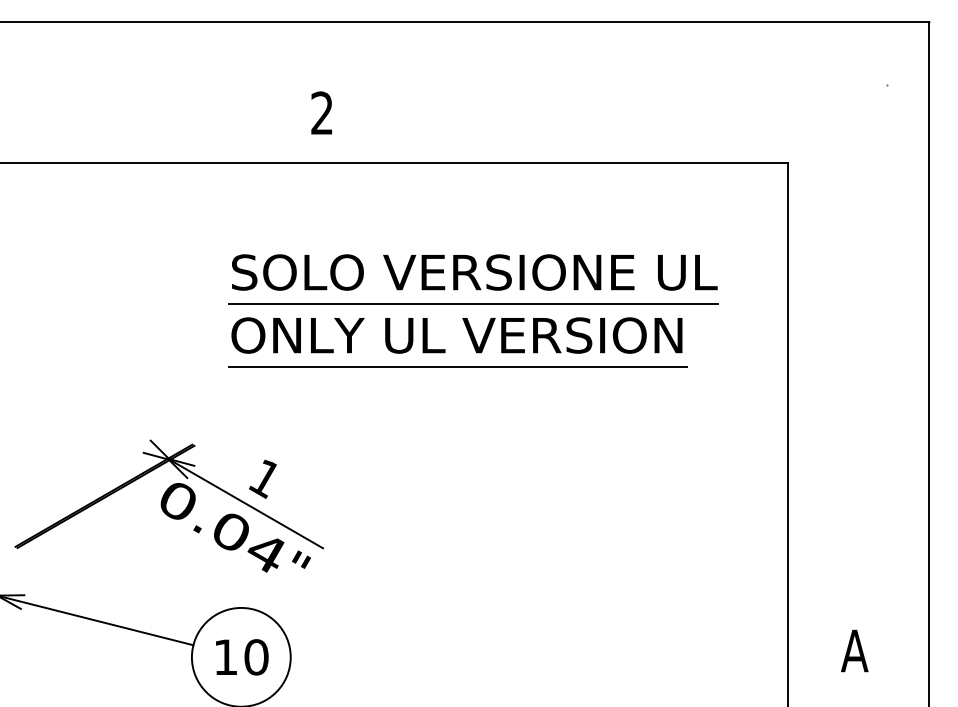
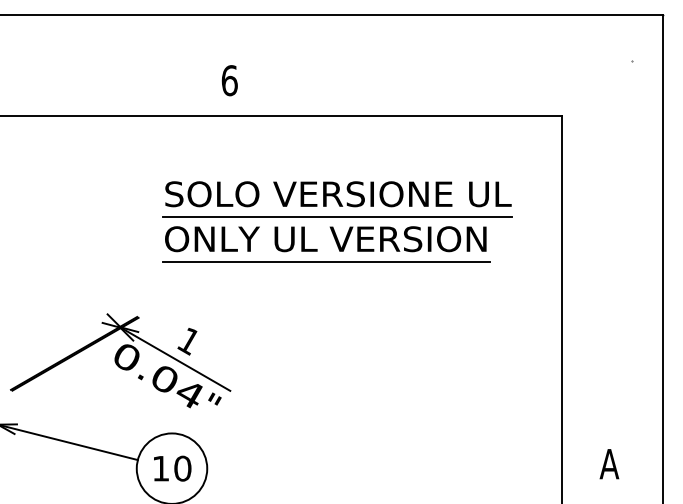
text: (321, 113) -> (229, 80), 2 -> 6

